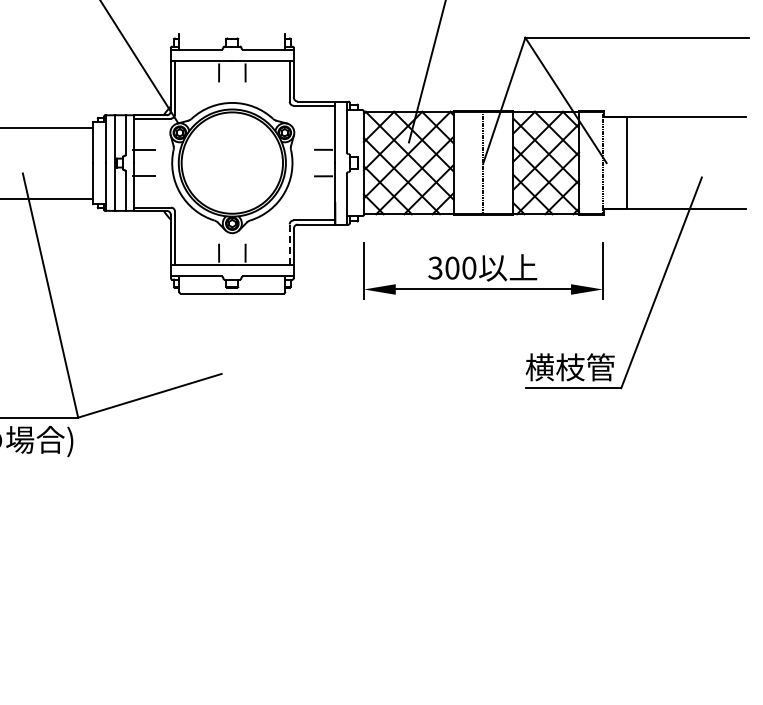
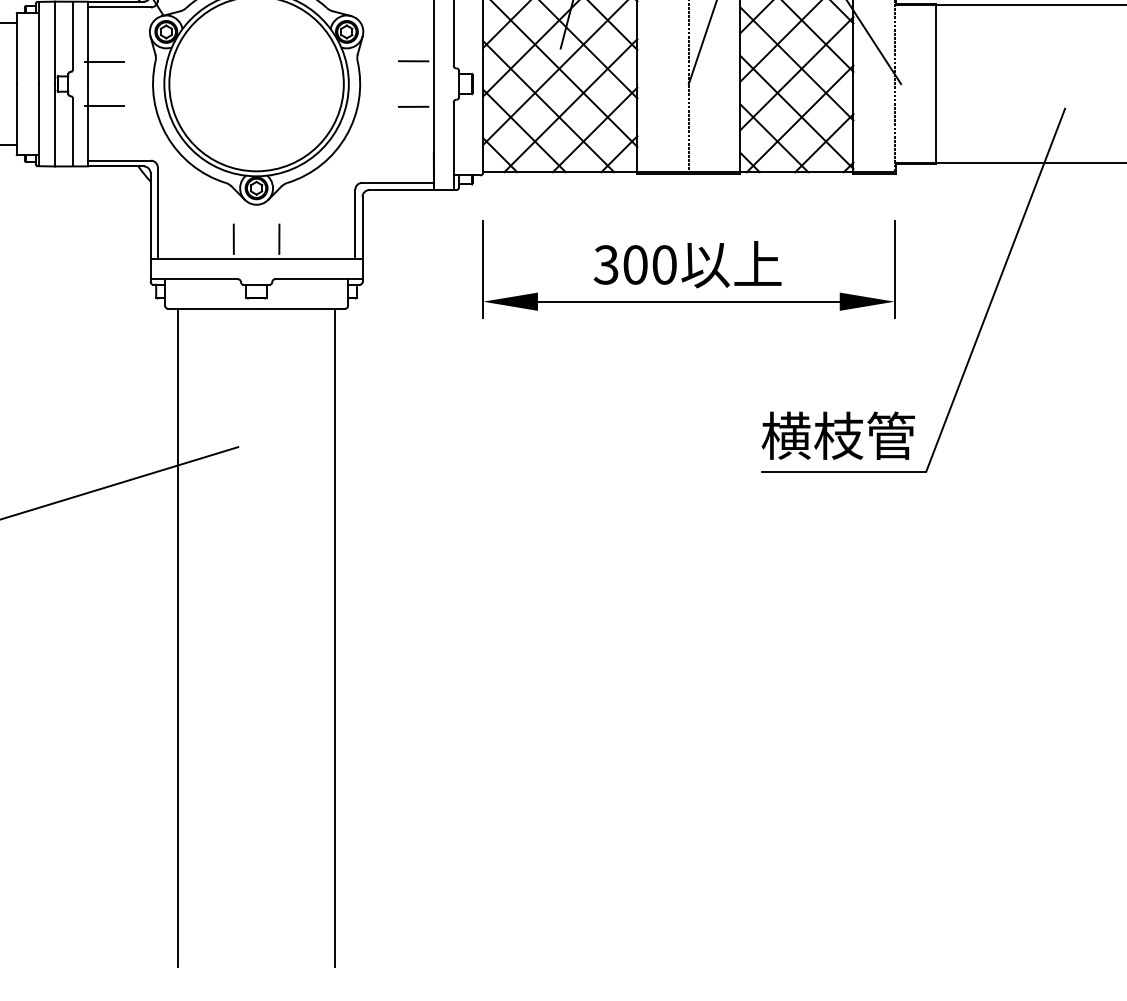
line: (289, 244) -> (355, 224), dashed -> solid
line: (186, 484) -> (177, 637), added
line: (278, 484) -> (336, 637), added

